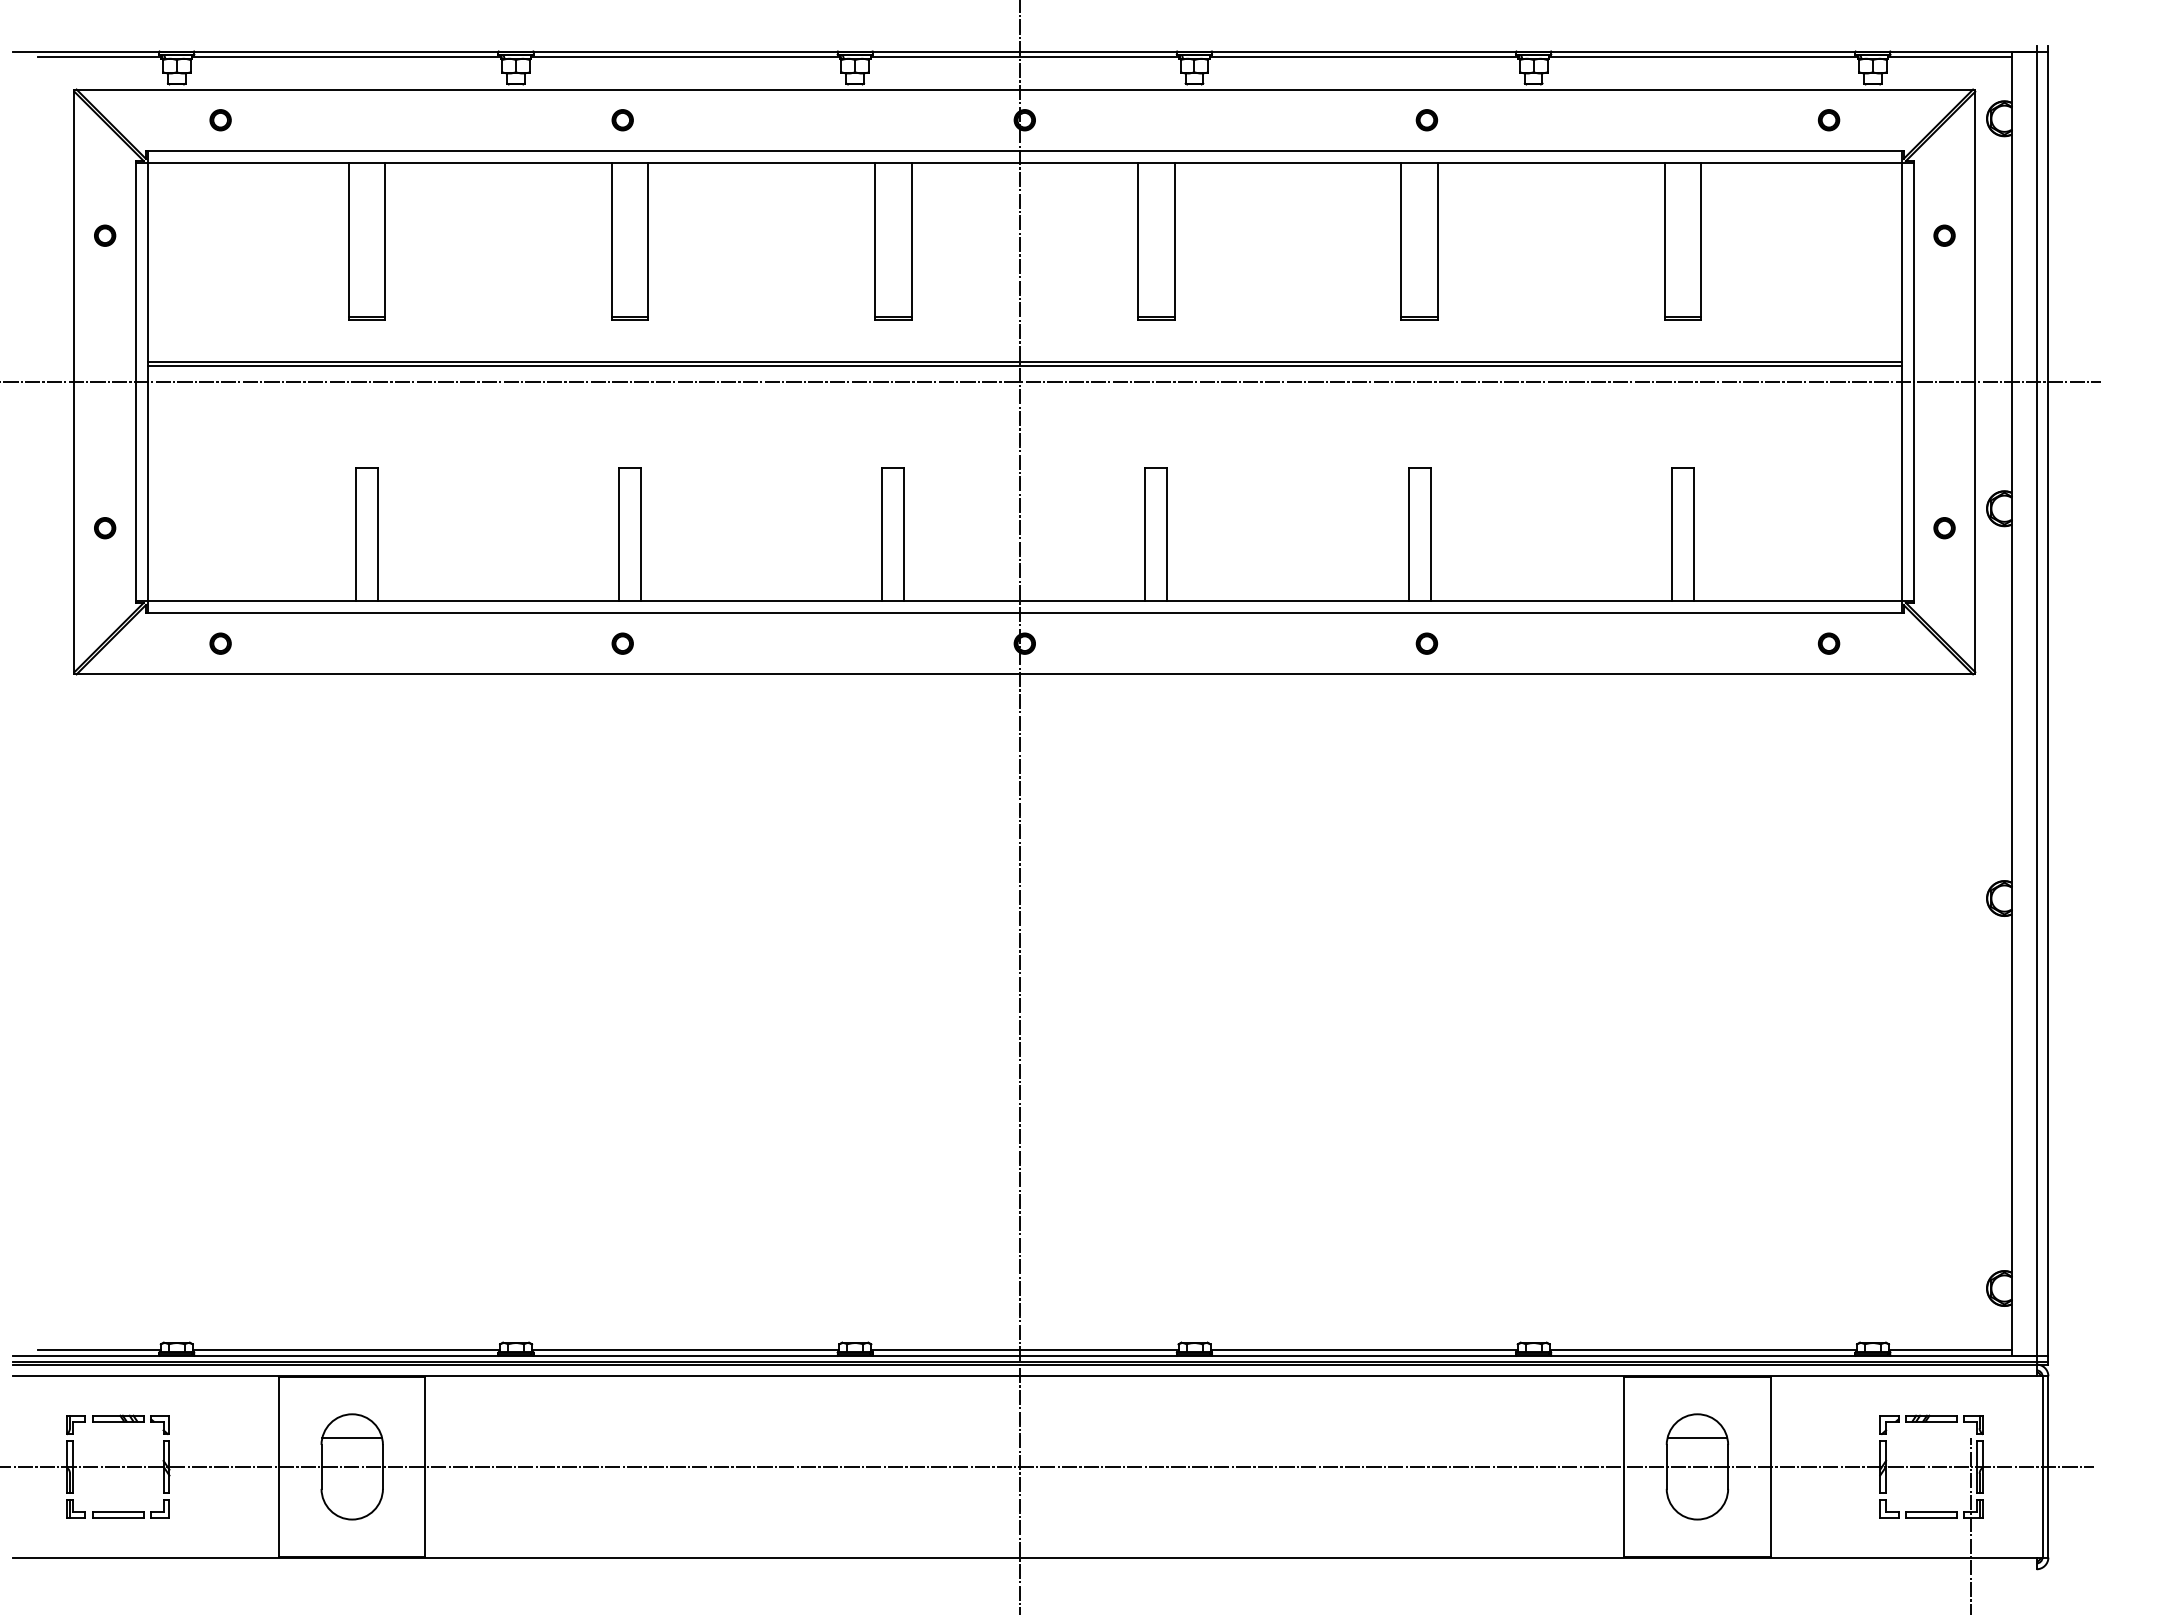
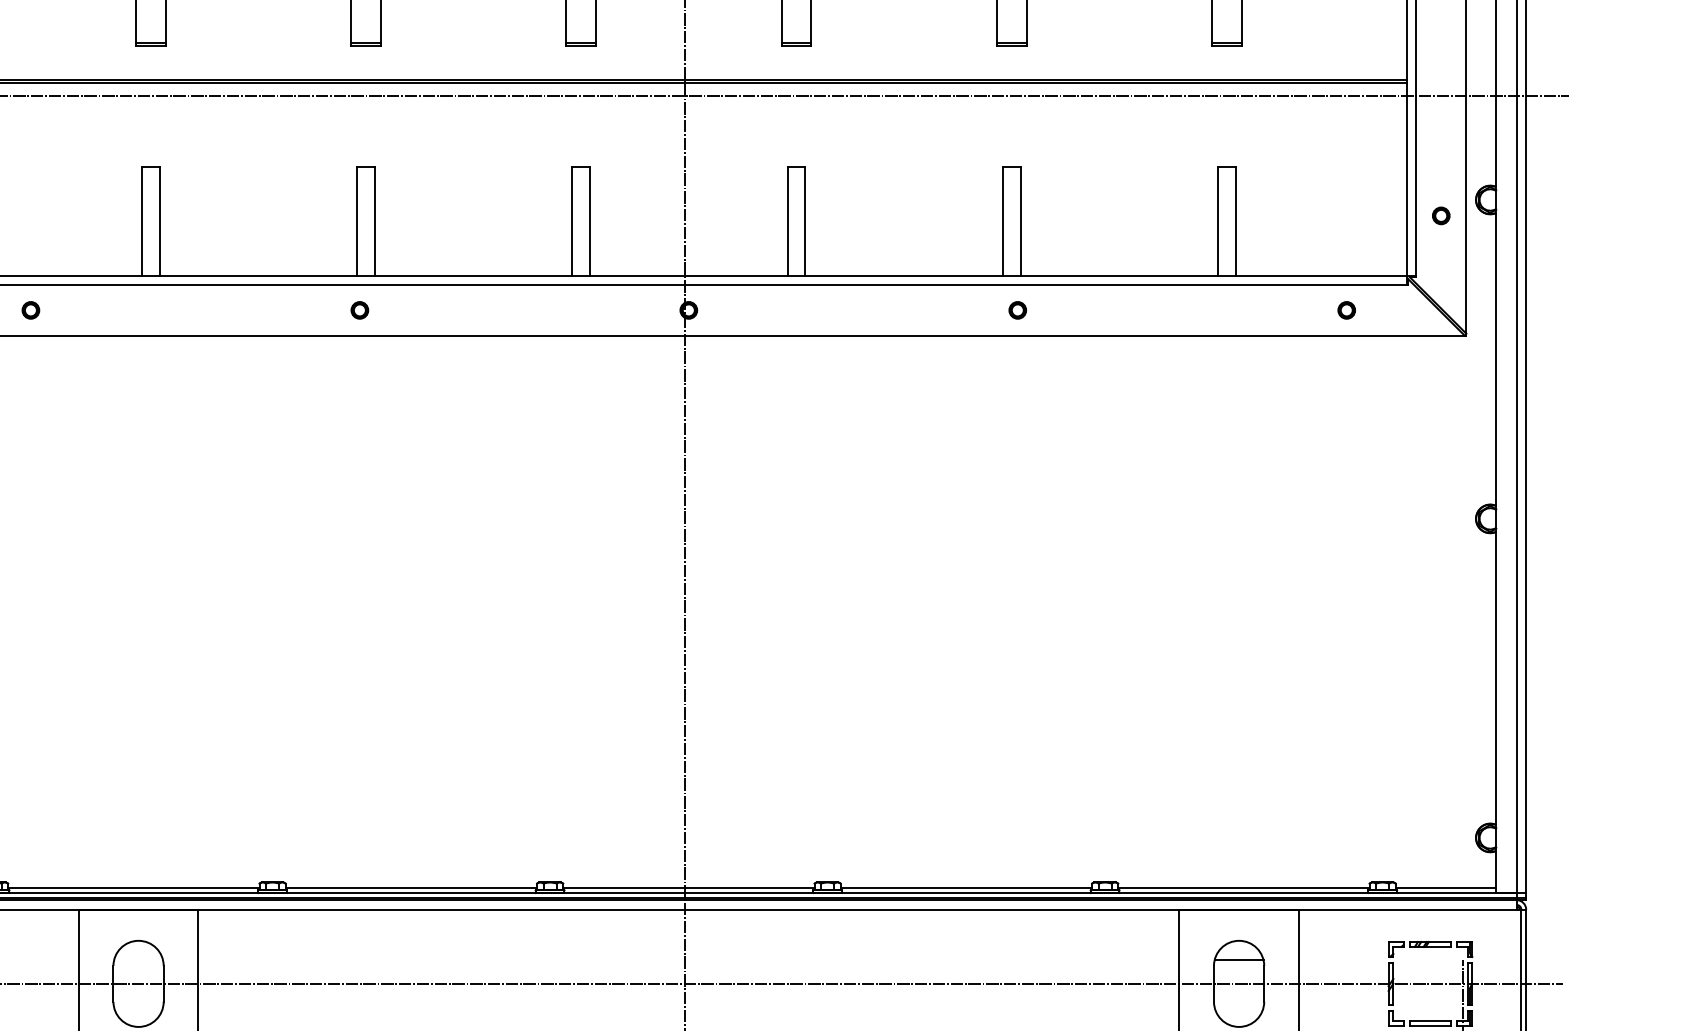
line: (352, 1438) -> (138, 960), removed

